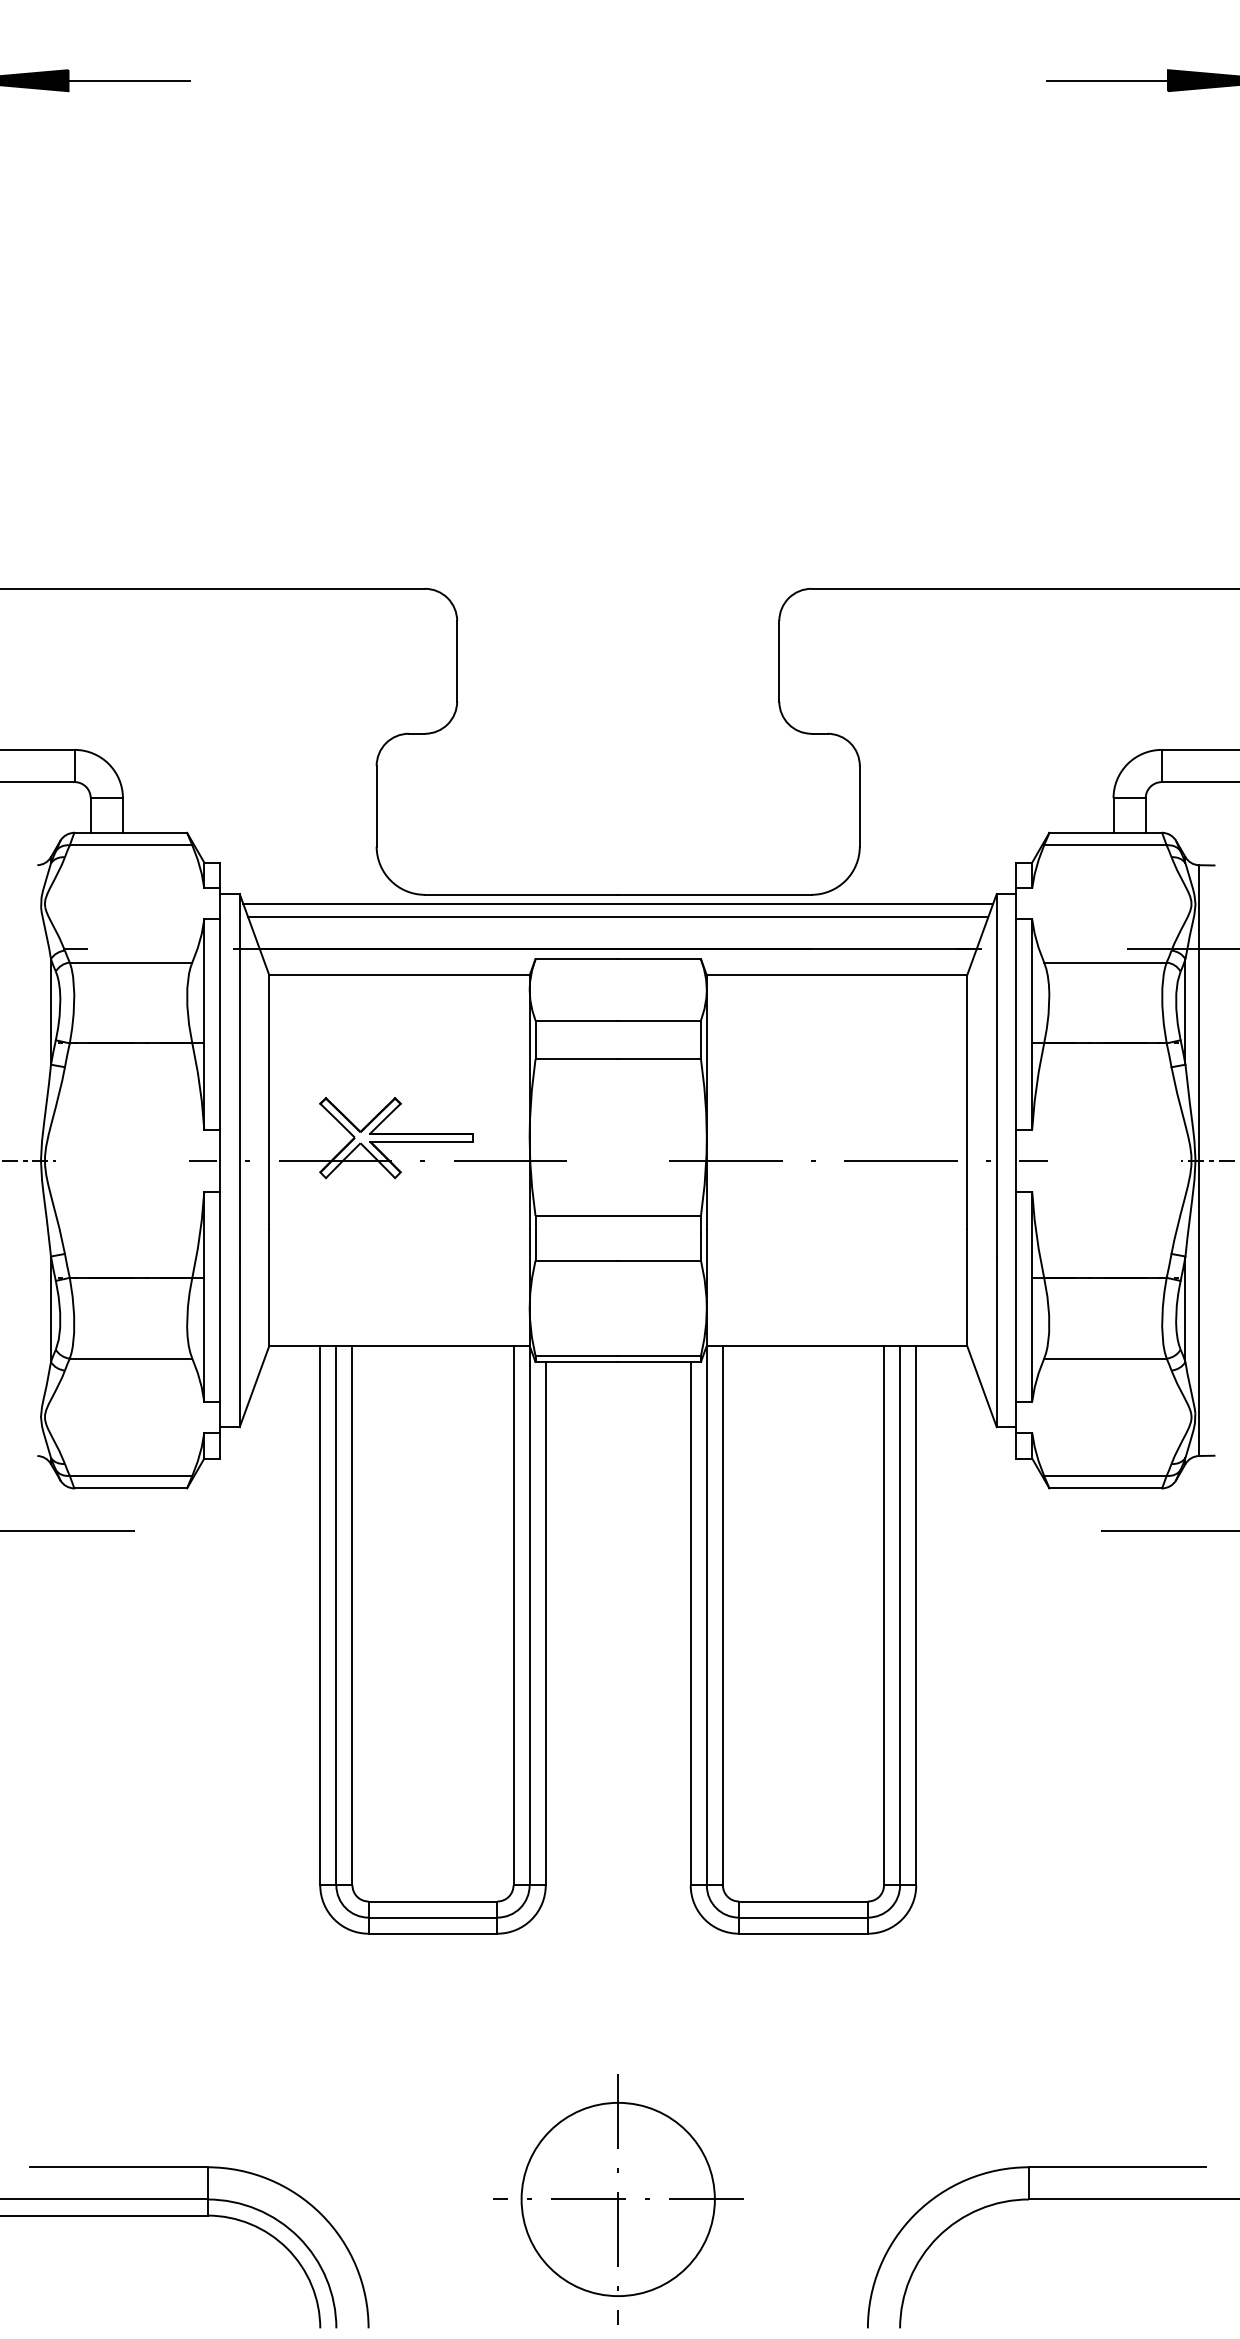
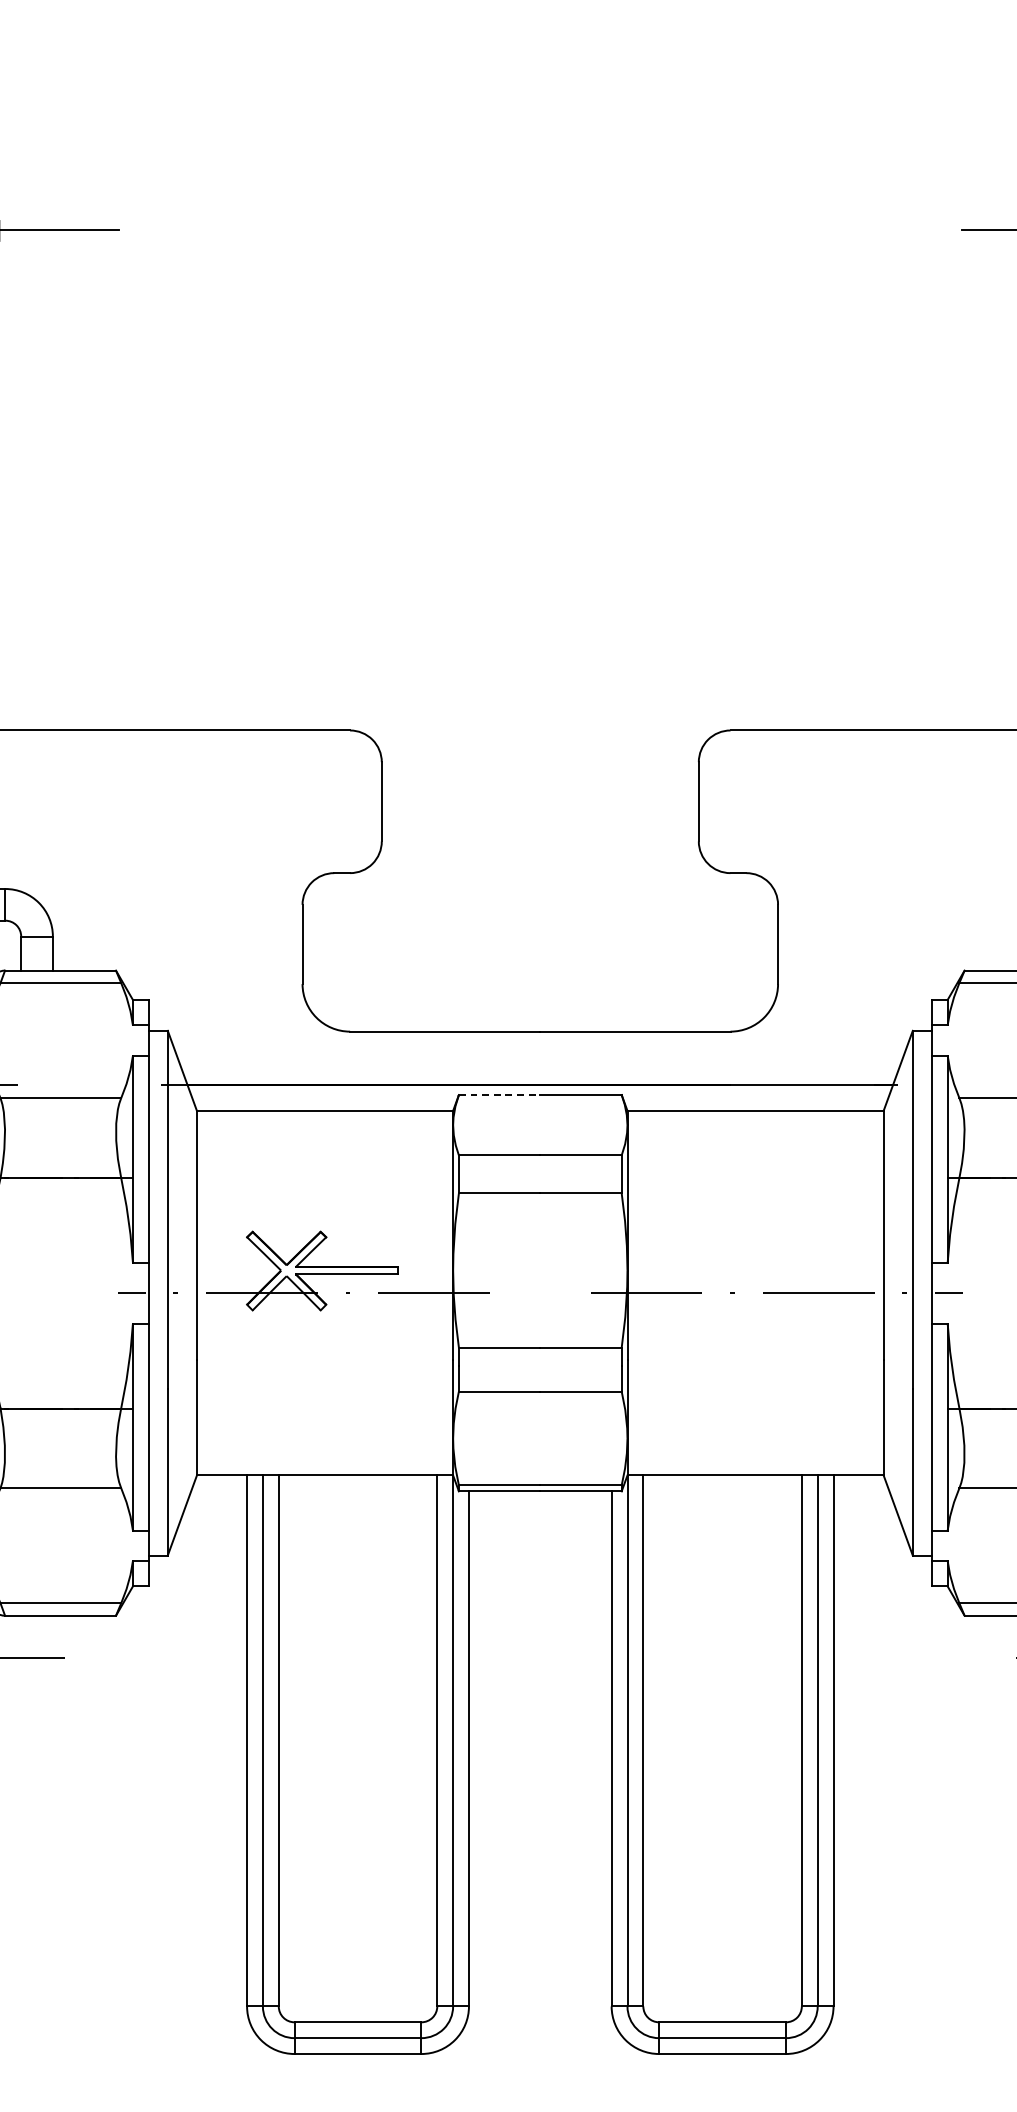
line: (618, 903) -> (540, 1040), removed
line: (618, 917) -> (540, 1053), removed
line: (577, 959) -> (500, 1095), solid -> dashed

